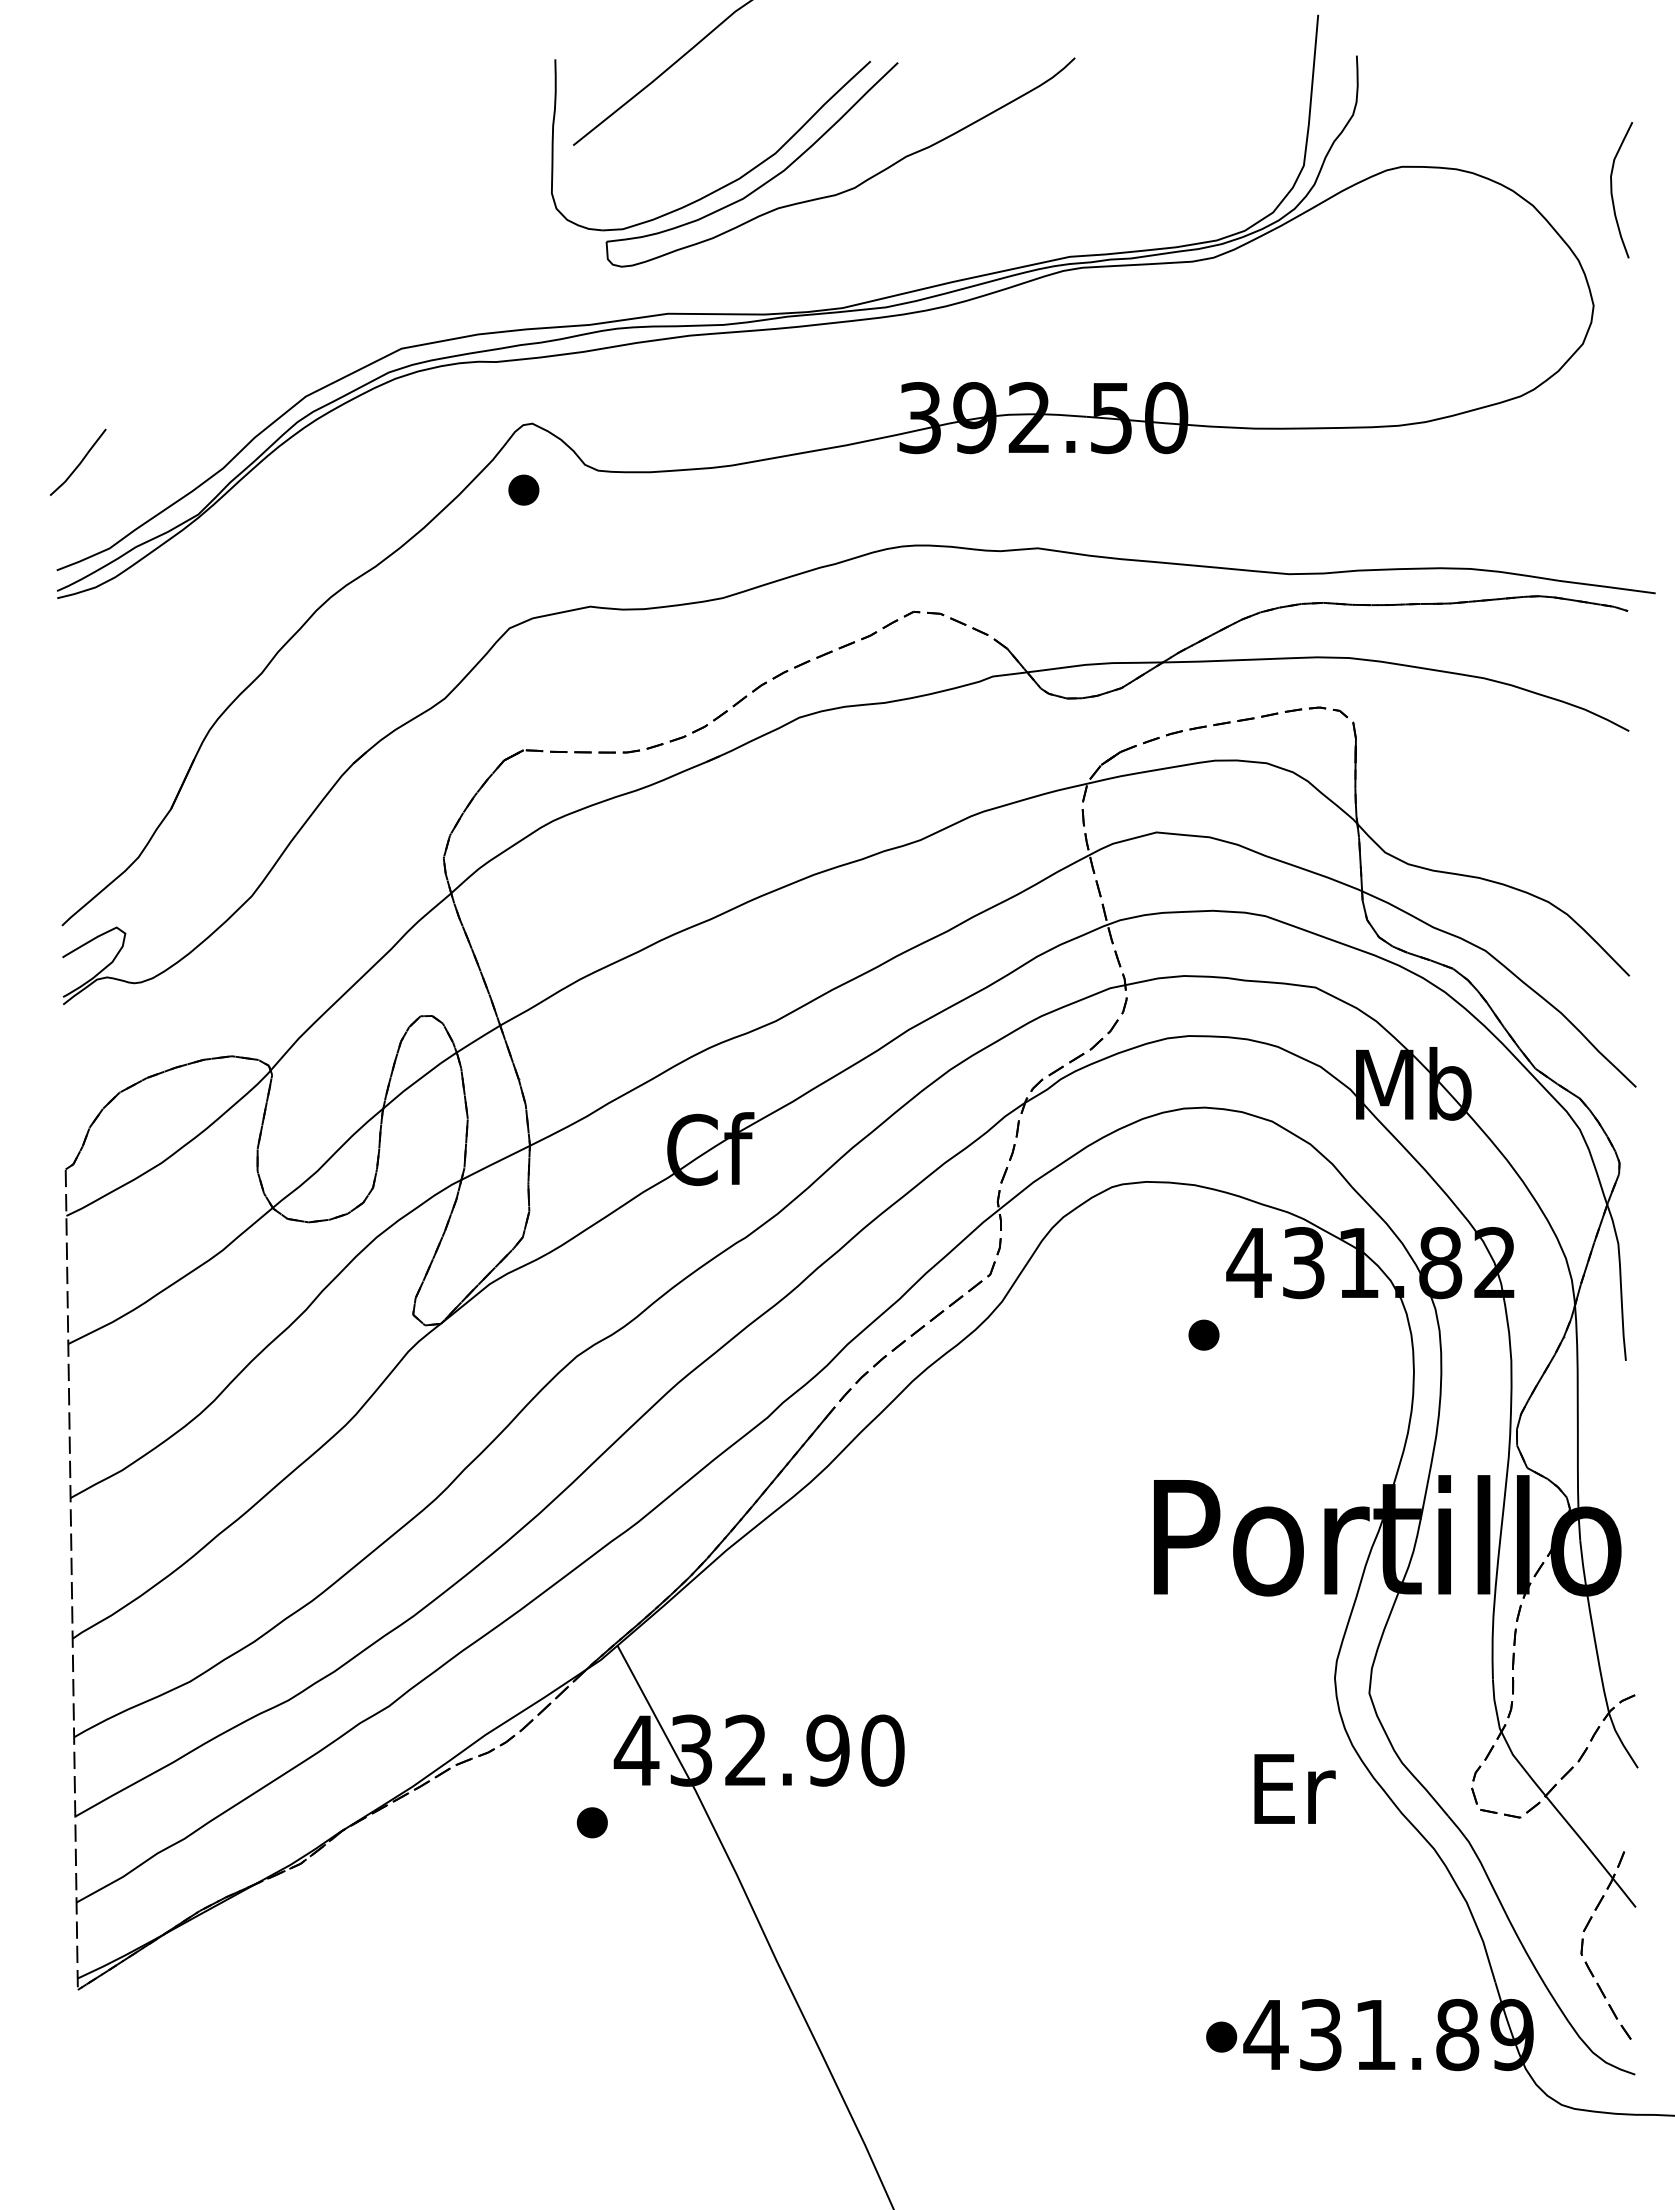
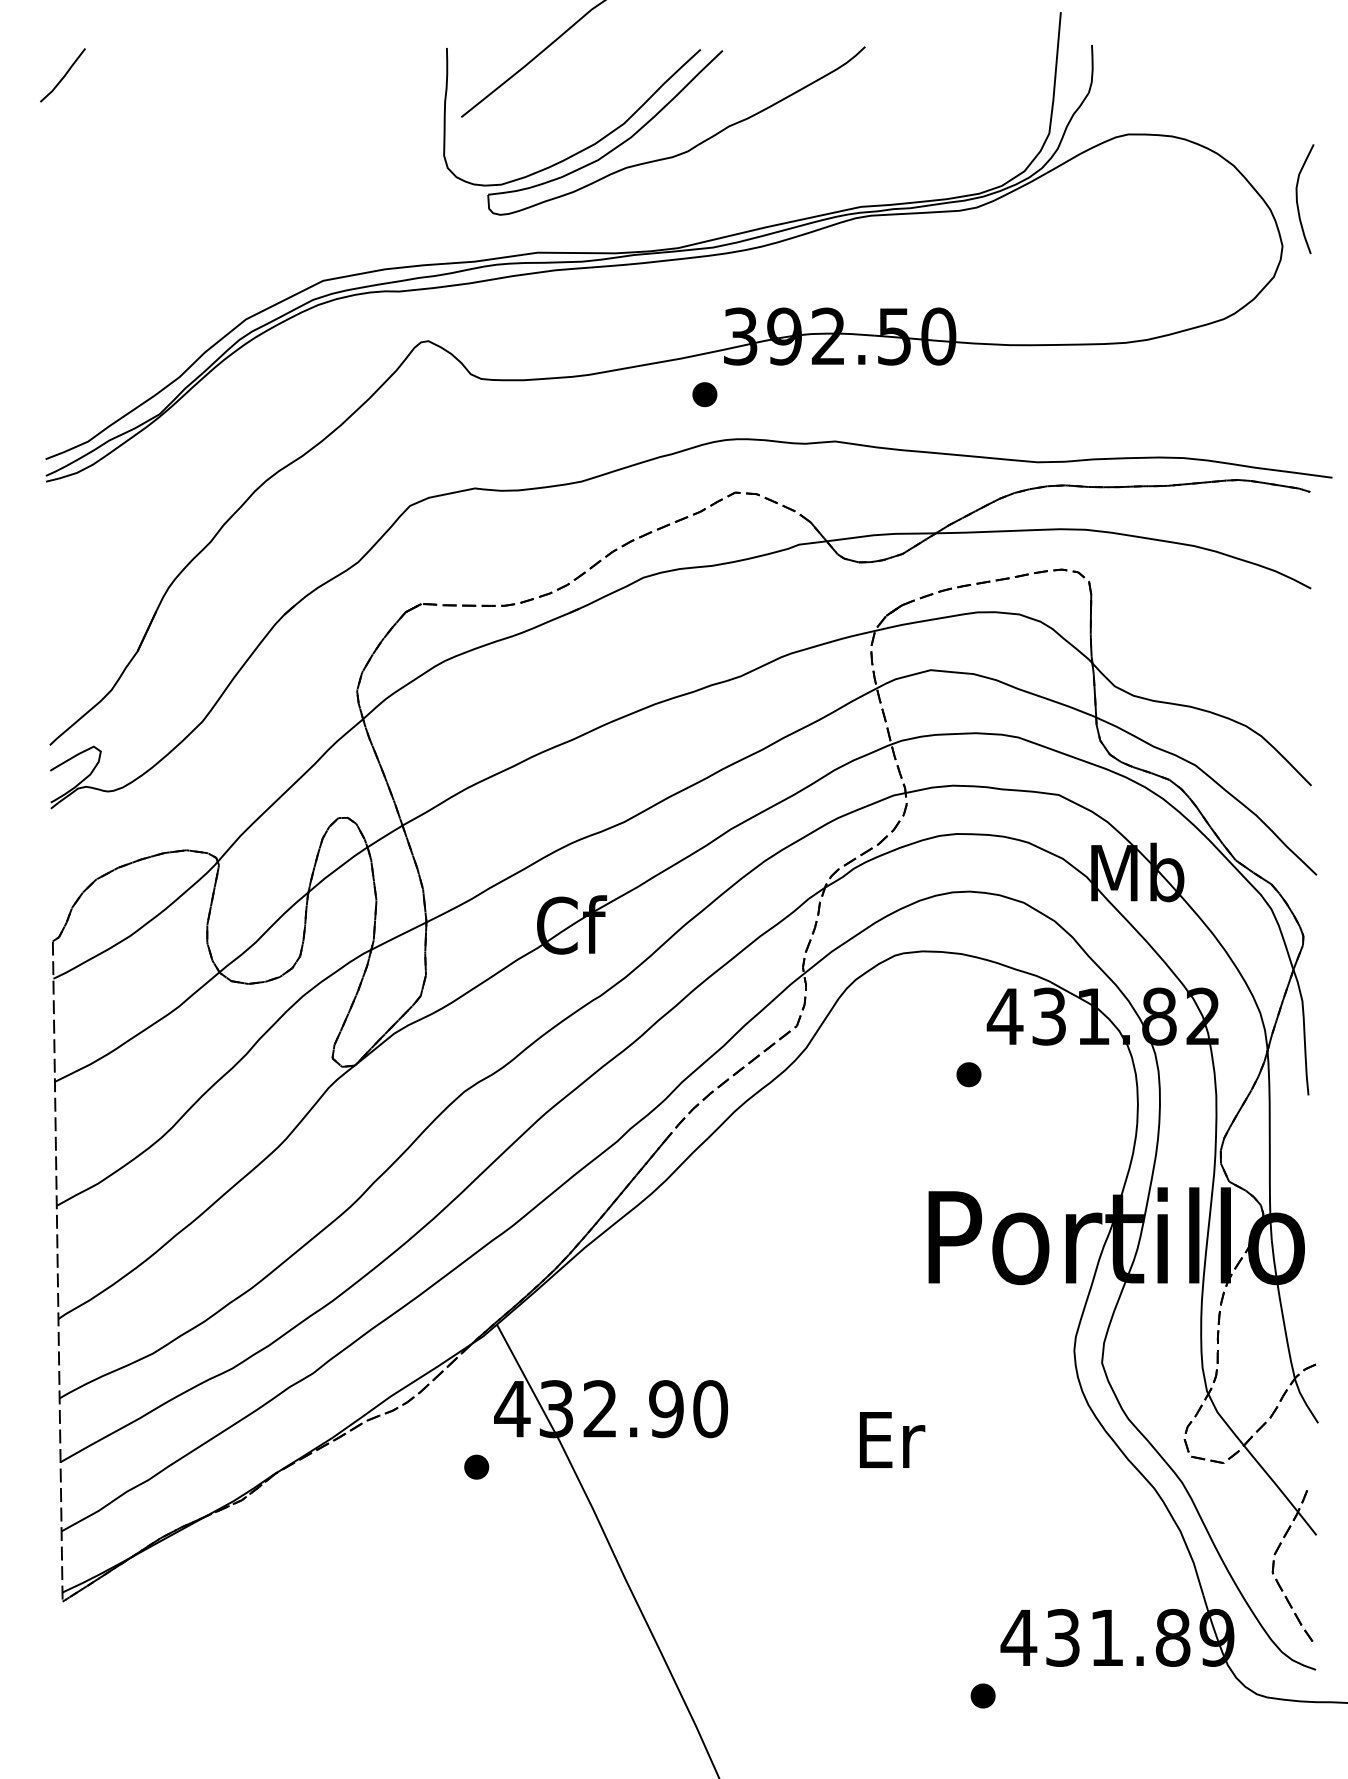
curve: (1612, 190) -> (1297, 199), moved
curve: (79, 462) -> (63, 75), moved
part: (523, 489) -> (704, 394), moved
text: (1294, 1788) -> (892, 1439), moved
part: (1221, 2036) -> (983, 1695), moved

